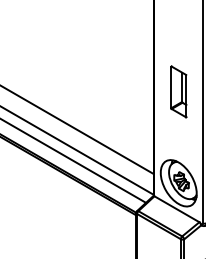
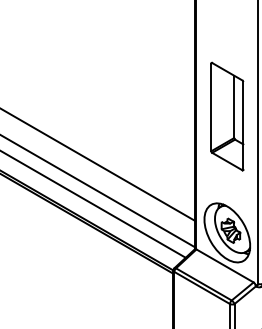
part: (178, 91) -> (227, 116), size x1.67

